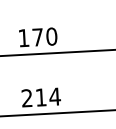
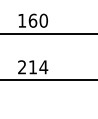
text: (37, 37) -> (32, 20), 170 -> 160

